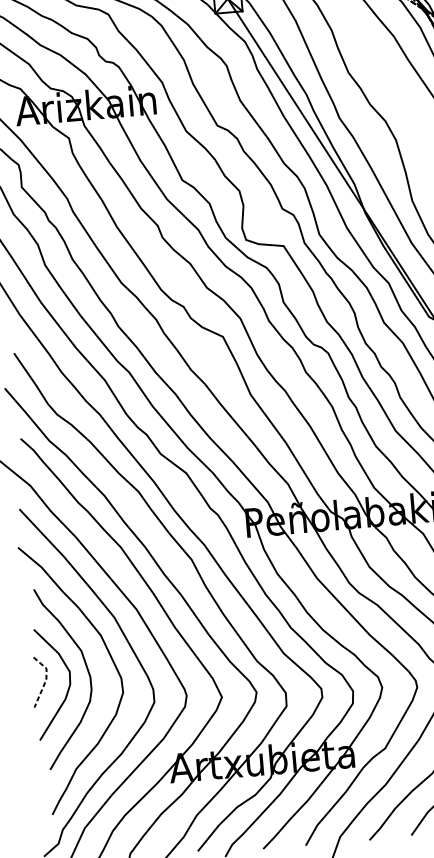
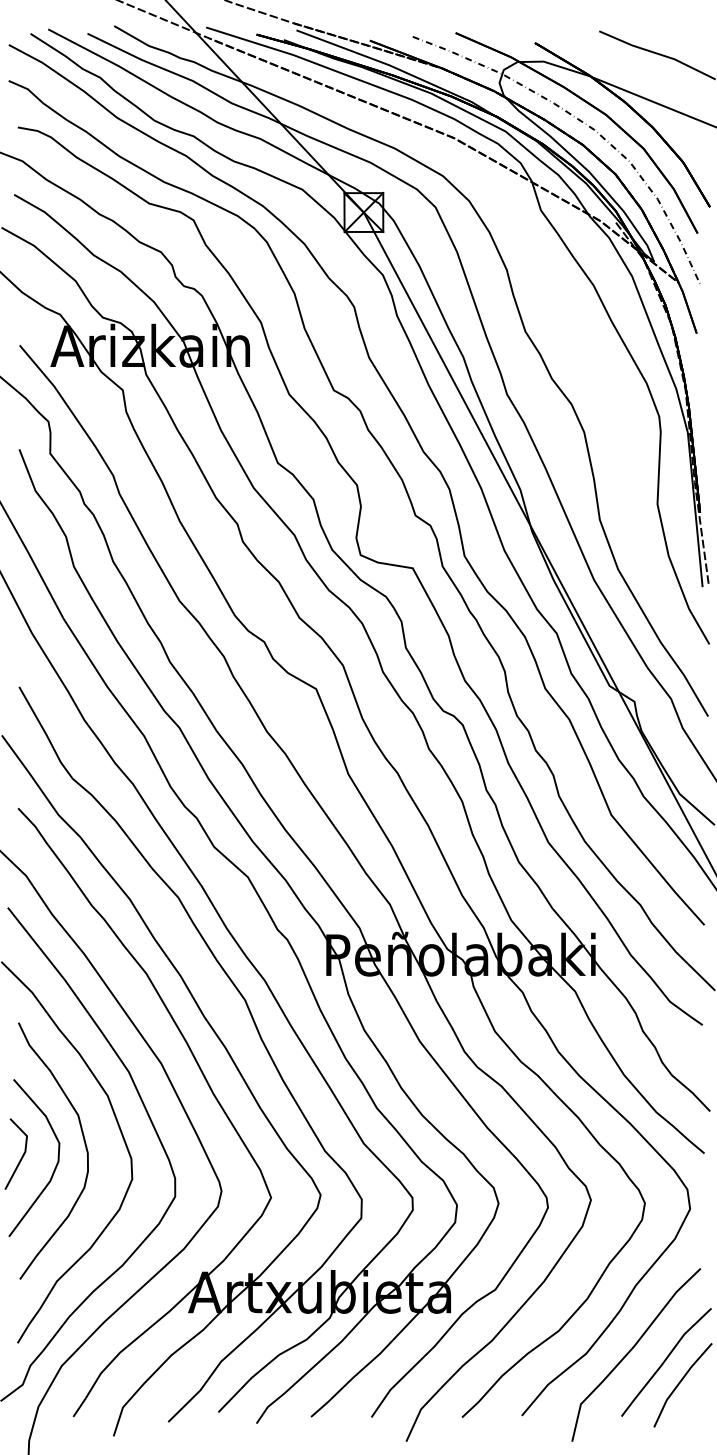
line: (45, 680) -> (24, 1152), dashed -> solid

